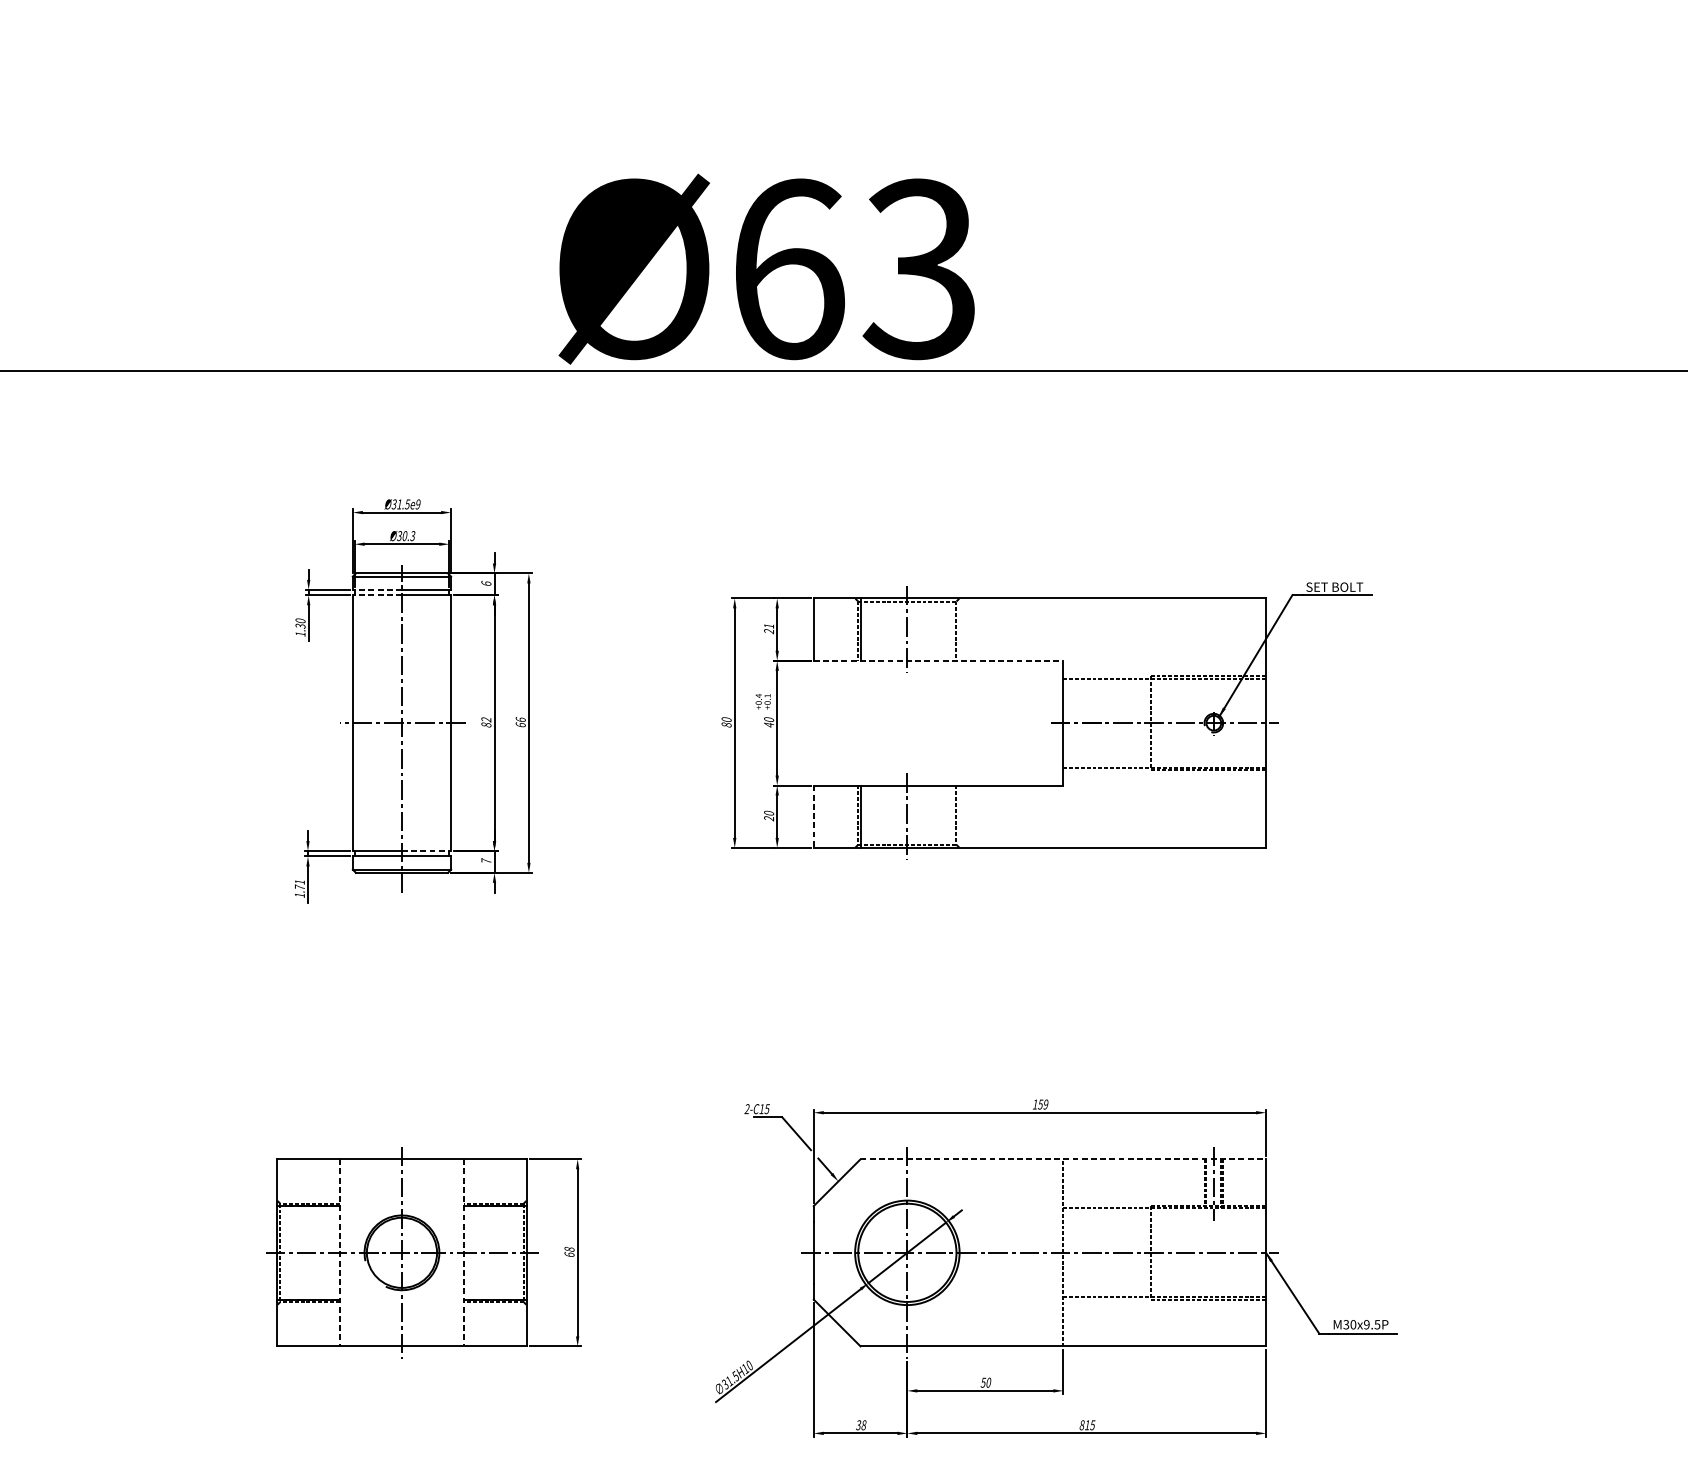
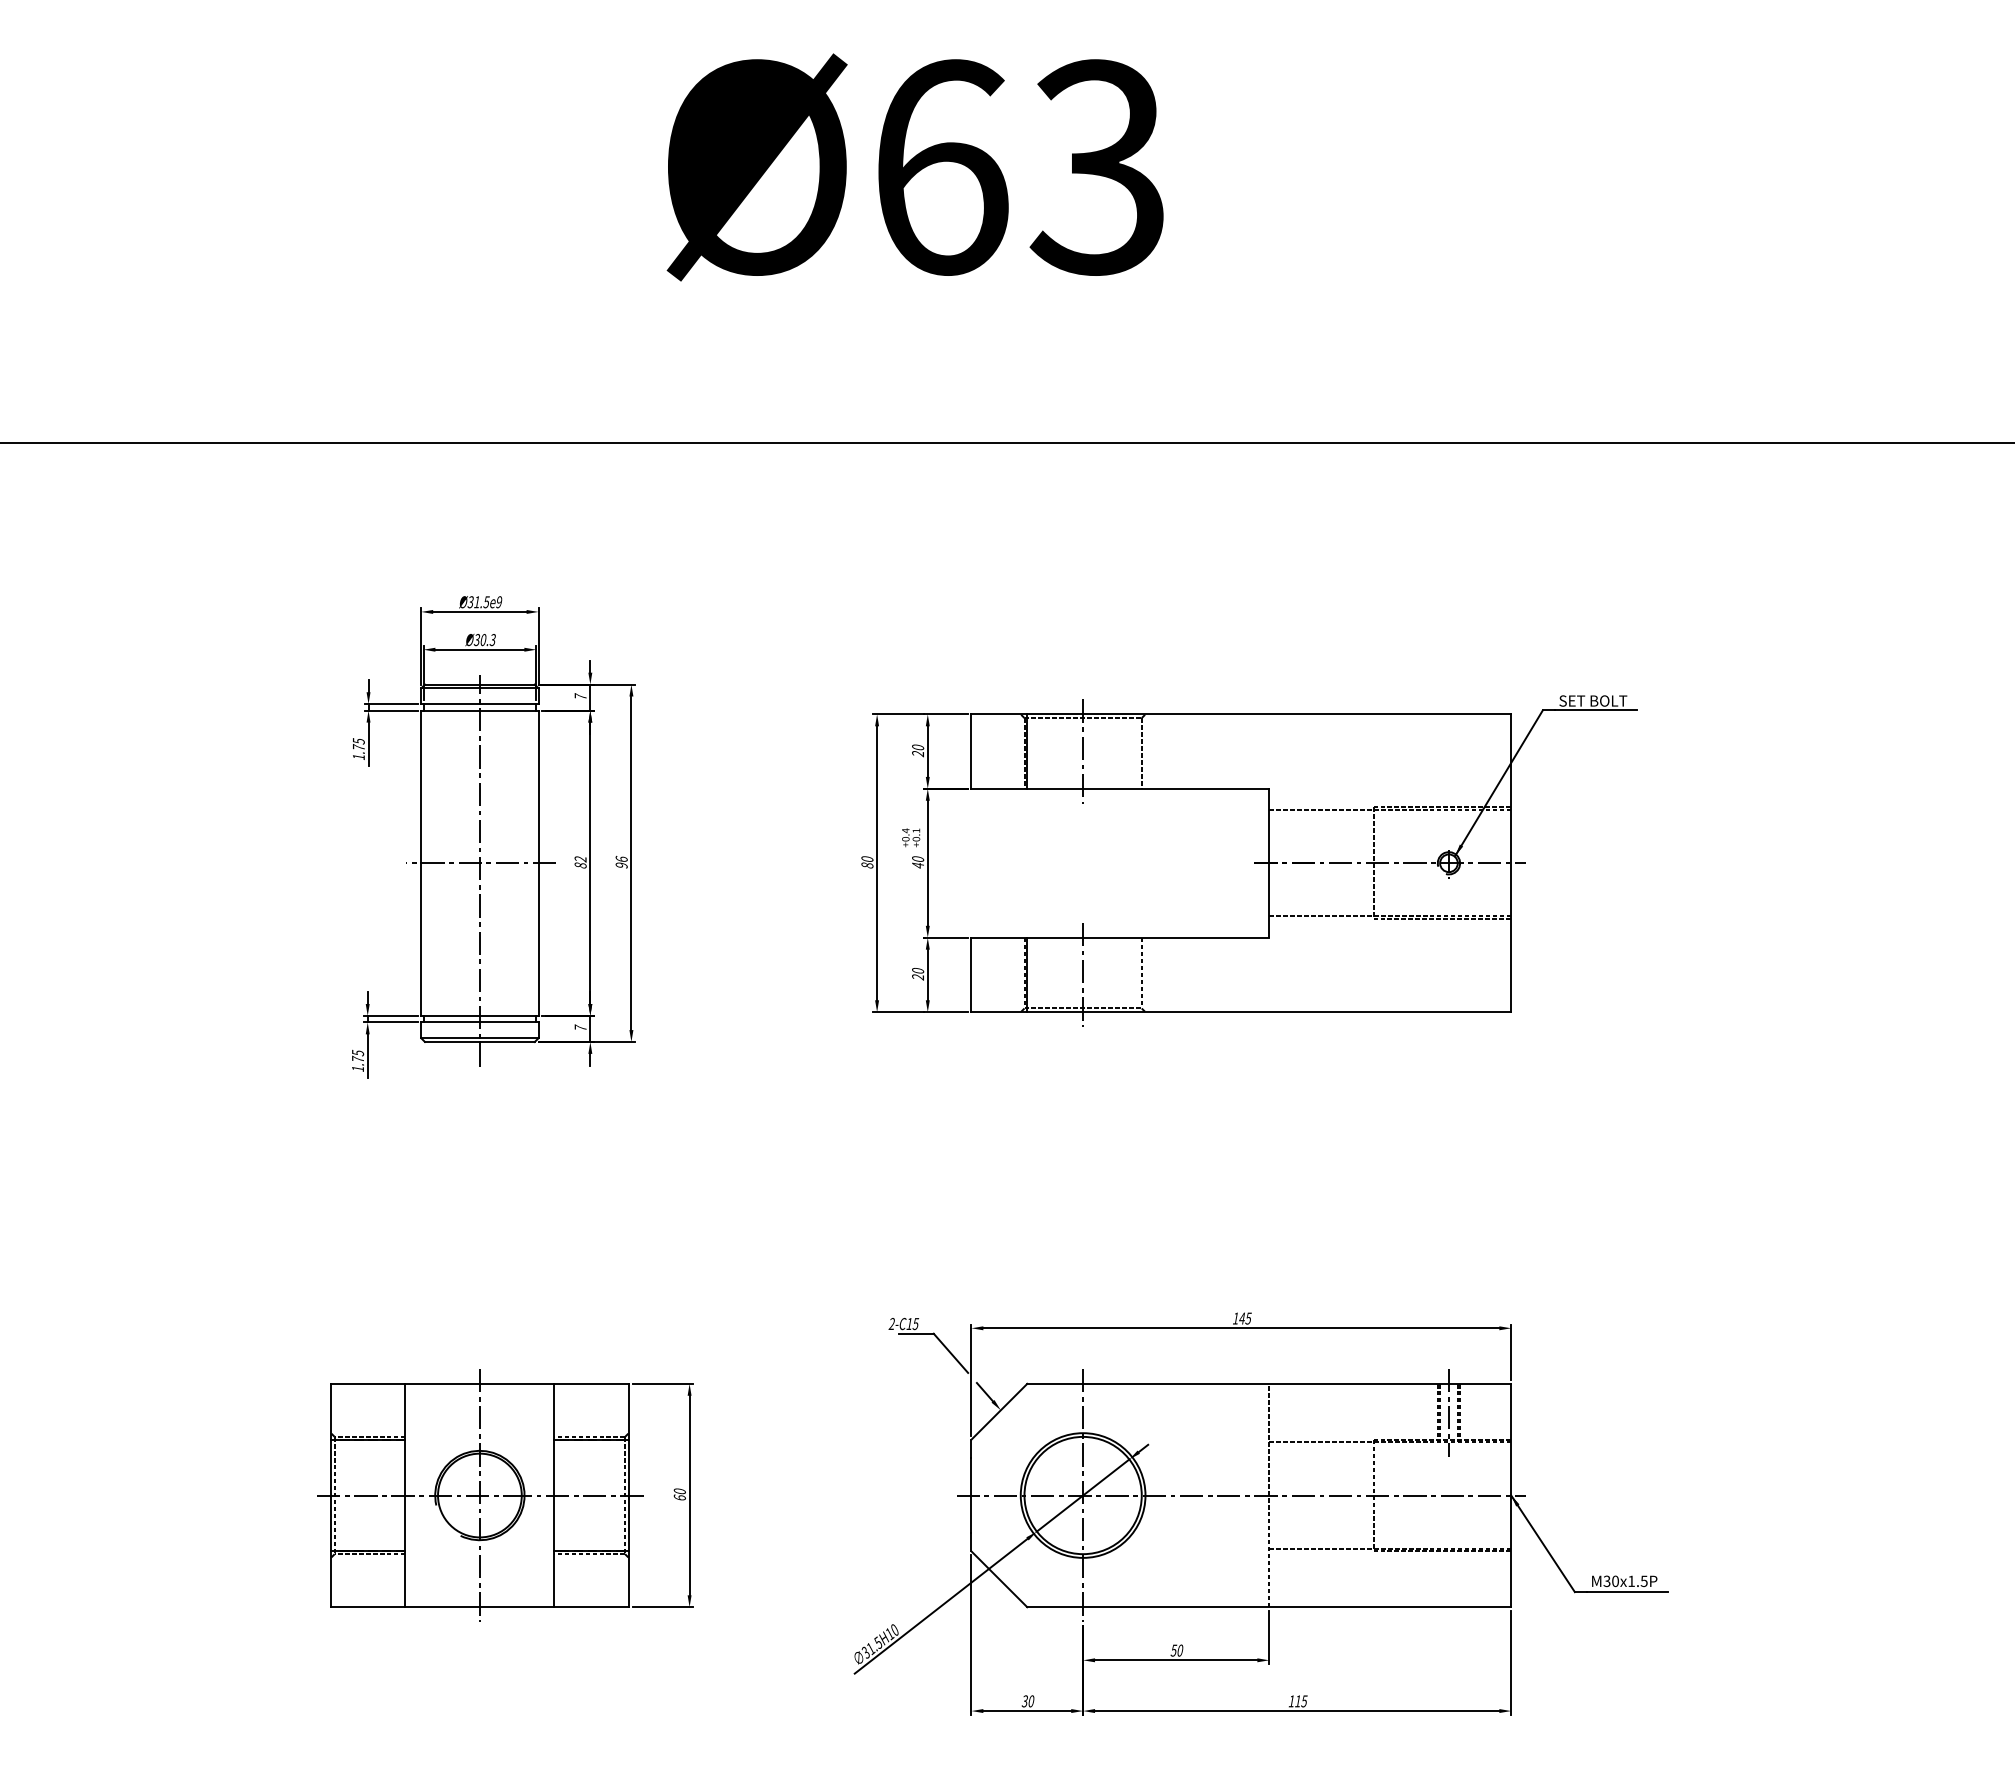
text: (766, 269) -> (914, 167), moved
text: (486, 583) -> (580, 696), 6 -> 7
line: (377, 590) -> (450, 704), dashed -> solid
line: (377, 595) -> (450, 710), dashed -> solid
text: (300, 623) -> (358, 744), 1.30 -> 1.75
text: (769, 626) -> (918, 747), 21 -> 20
line: (938, 660) -> (1120, 788), dashed -> solid
text: (520, 725) -> (621, 865), 66 -> 96
line: (813, 817) -> (971, 975), dashed -> solid
line: (426, 850) -> (509, 1015), dashed -> solid
text: (300, 881) -> (358, 1052), 1.71 -> 1.75
text: (1043, 1104) -> (1245, 1318), 159 -> 145
line: (1063, 1158) -> (1269, 1383), dashed -> solid
text: (570, 1249) -> (680, 1491), 68 -> 60
line: (339, 1252) -> (405, 1495), dashed -> solid
line: (464, 1252) -> (554, 1495), dashed -> solid
text: (1366, 1324) -> (1631, 1581), M30x9.5P -> M30x1.5P
text: (864, 1425) -> (1031, 1701), 38 -> 30
text: (1081, 1425) -> (1291, 1701), 815 -> 115

